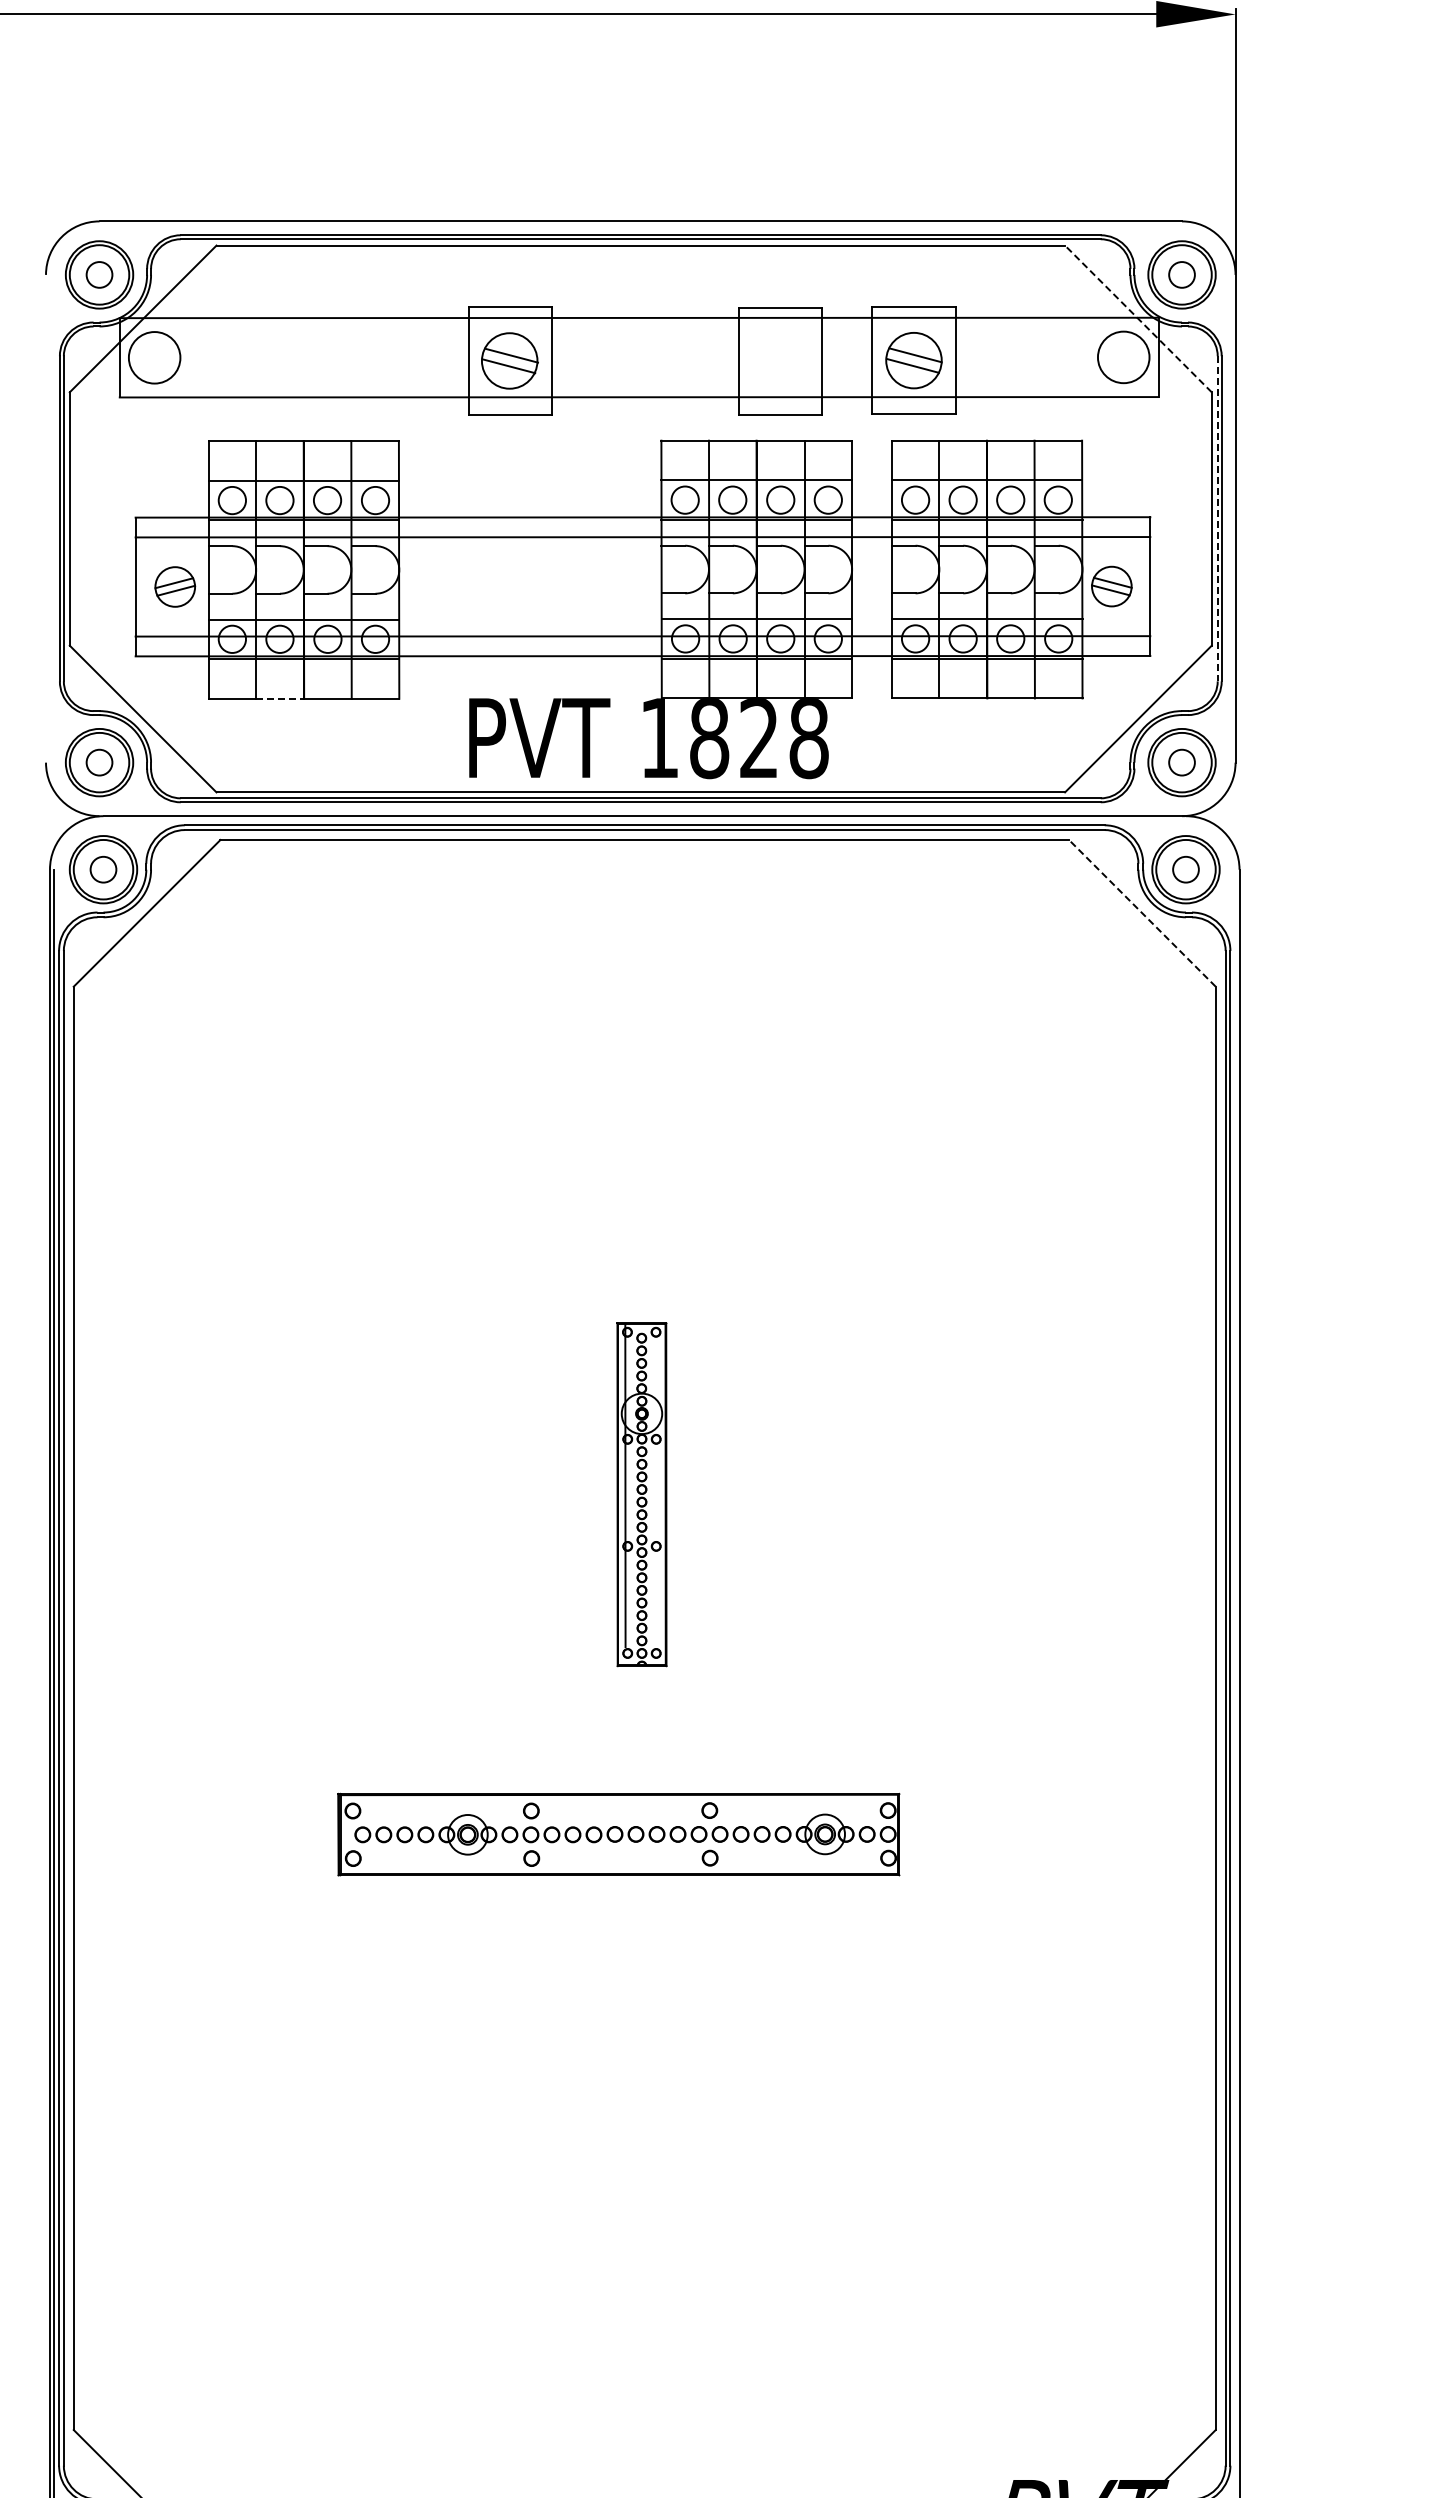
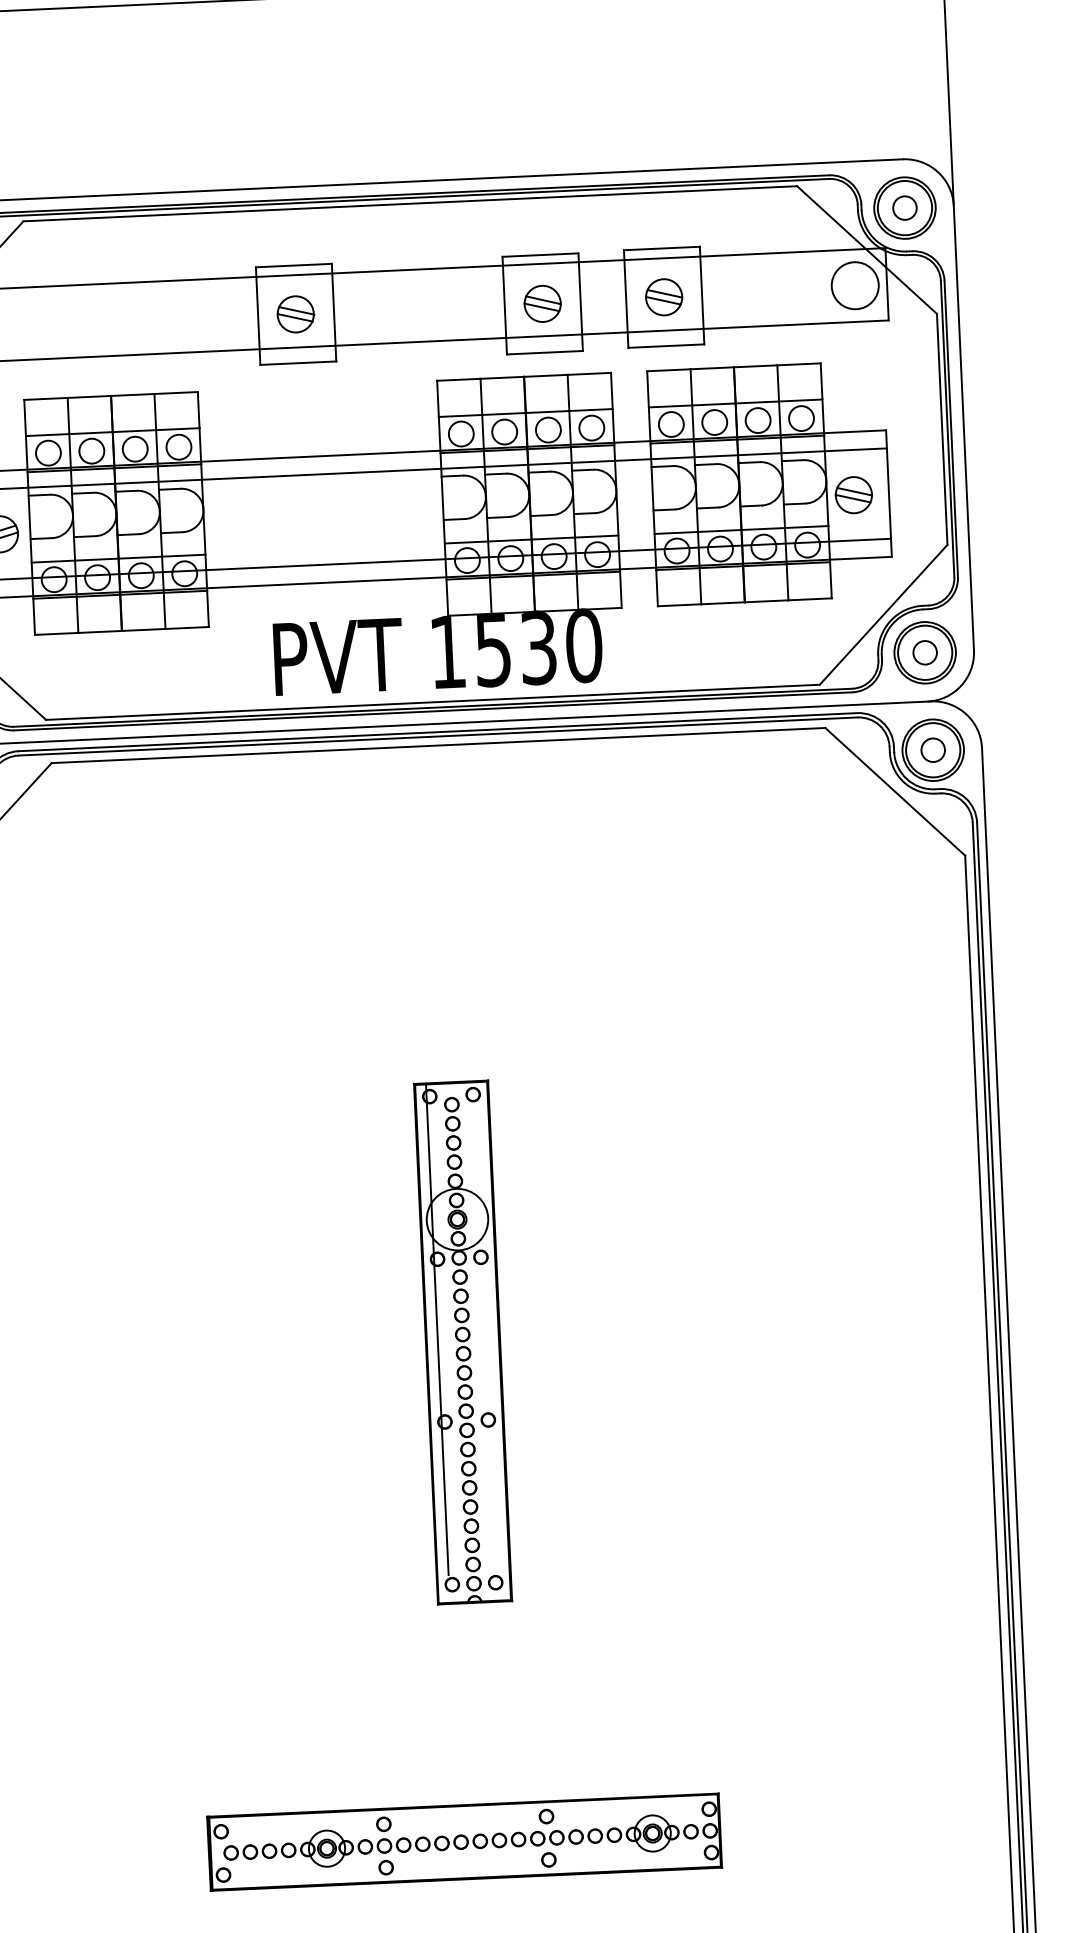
line: (1138, 318) -> (867, 249), dashed -> solid
part: (510, 360) -> (296, 313), size x0.71
part: (913, 360) -> (663, 297), size x0.71
part: (780, 361) -> (542, 303), added
line: (1217, 518) -> (947, 428), dashed -> solid
line: (279, 698) -> (99, 631), dashed -> solid
text: (759, 739) -> (538, 649), 1828 -> 1530
line: (1142, 913) -> (895, 791), dashed -> solid
part: (641, 1494) -> (462, 1342), size x1.67
part: (618, 1834) -> (464, 1842), moved

